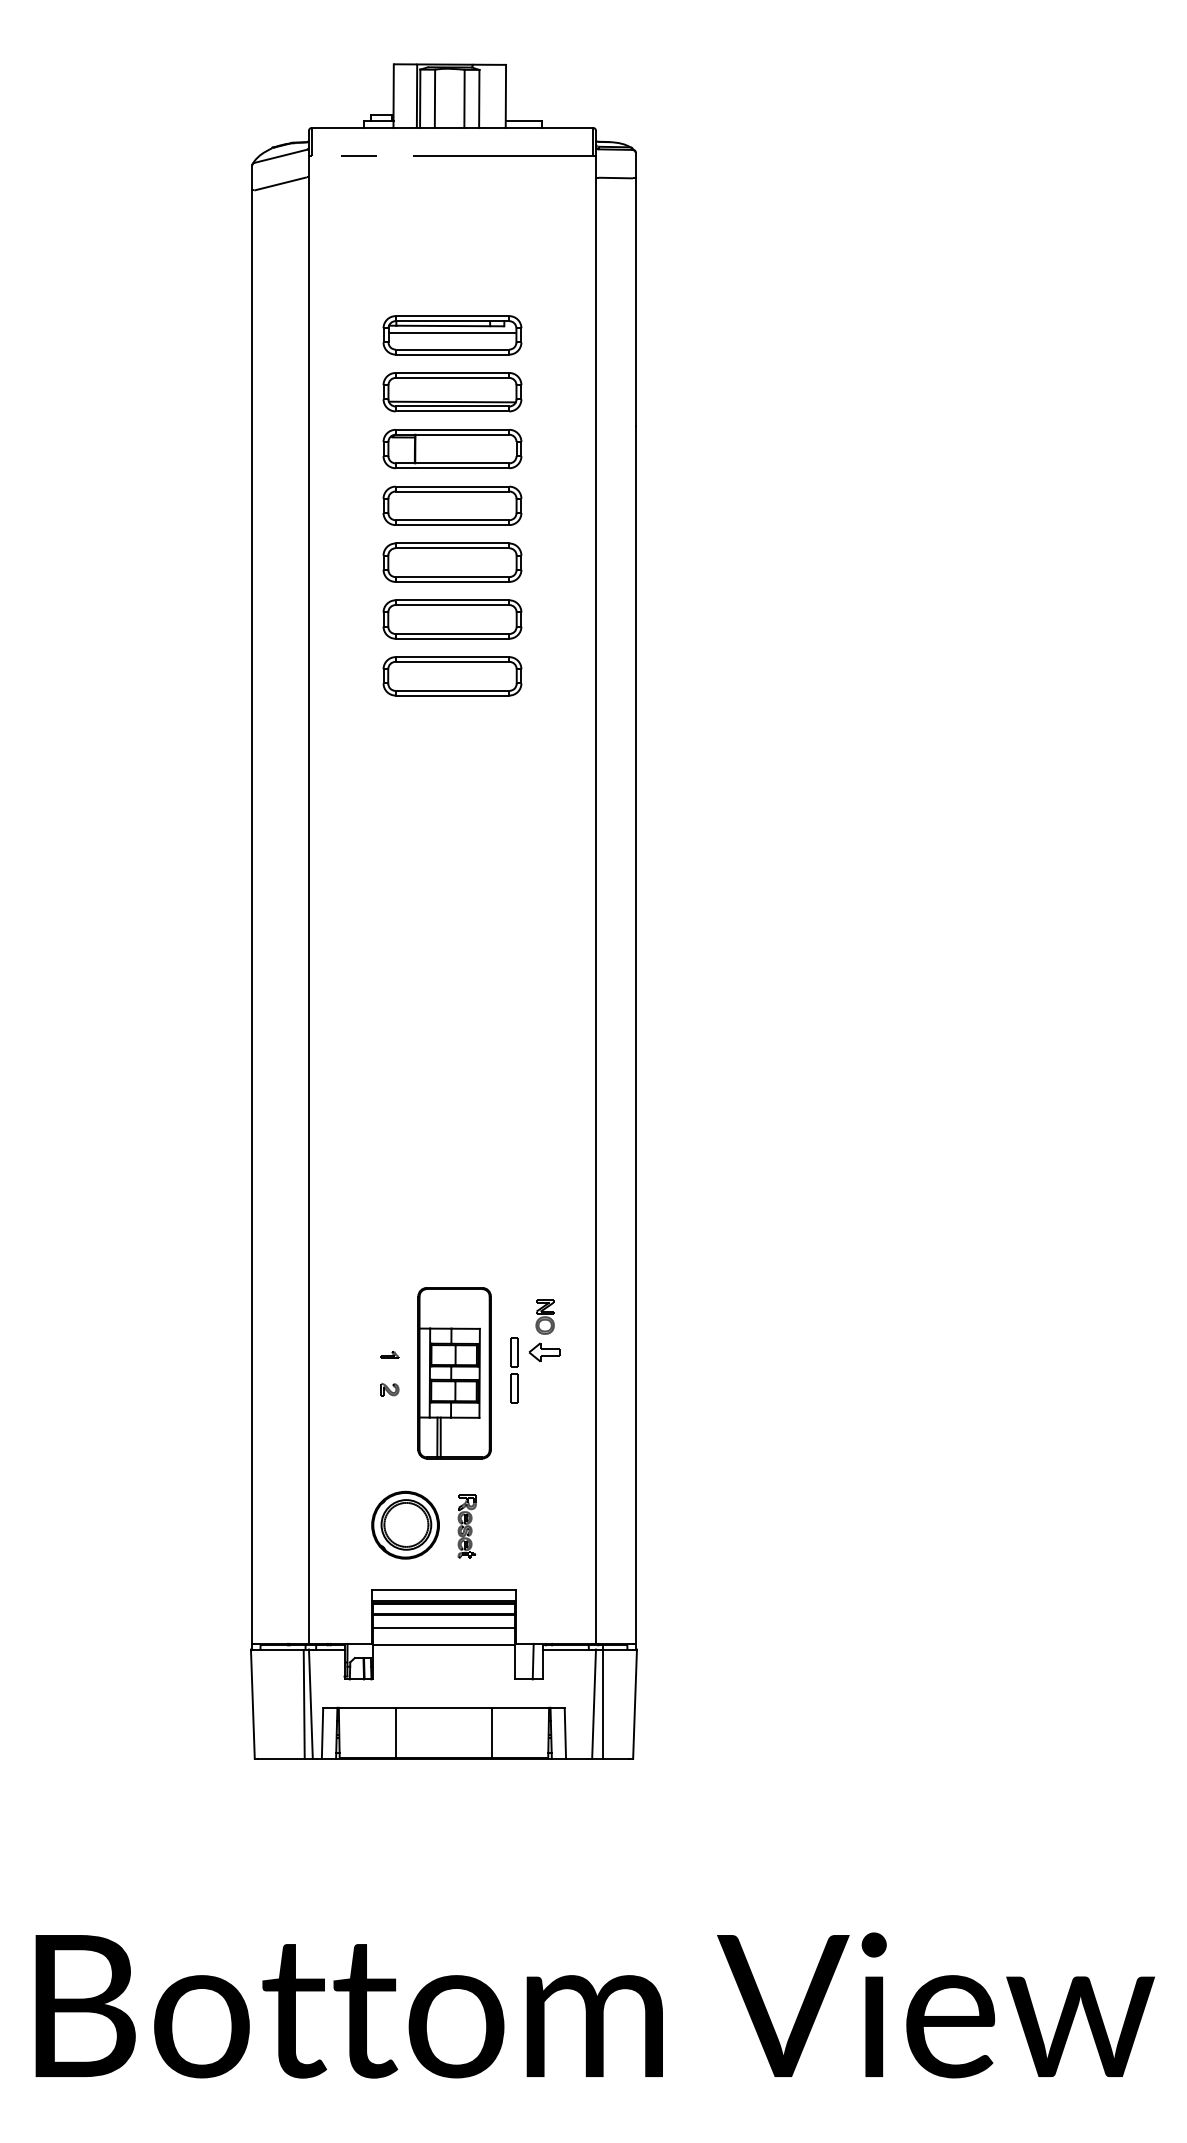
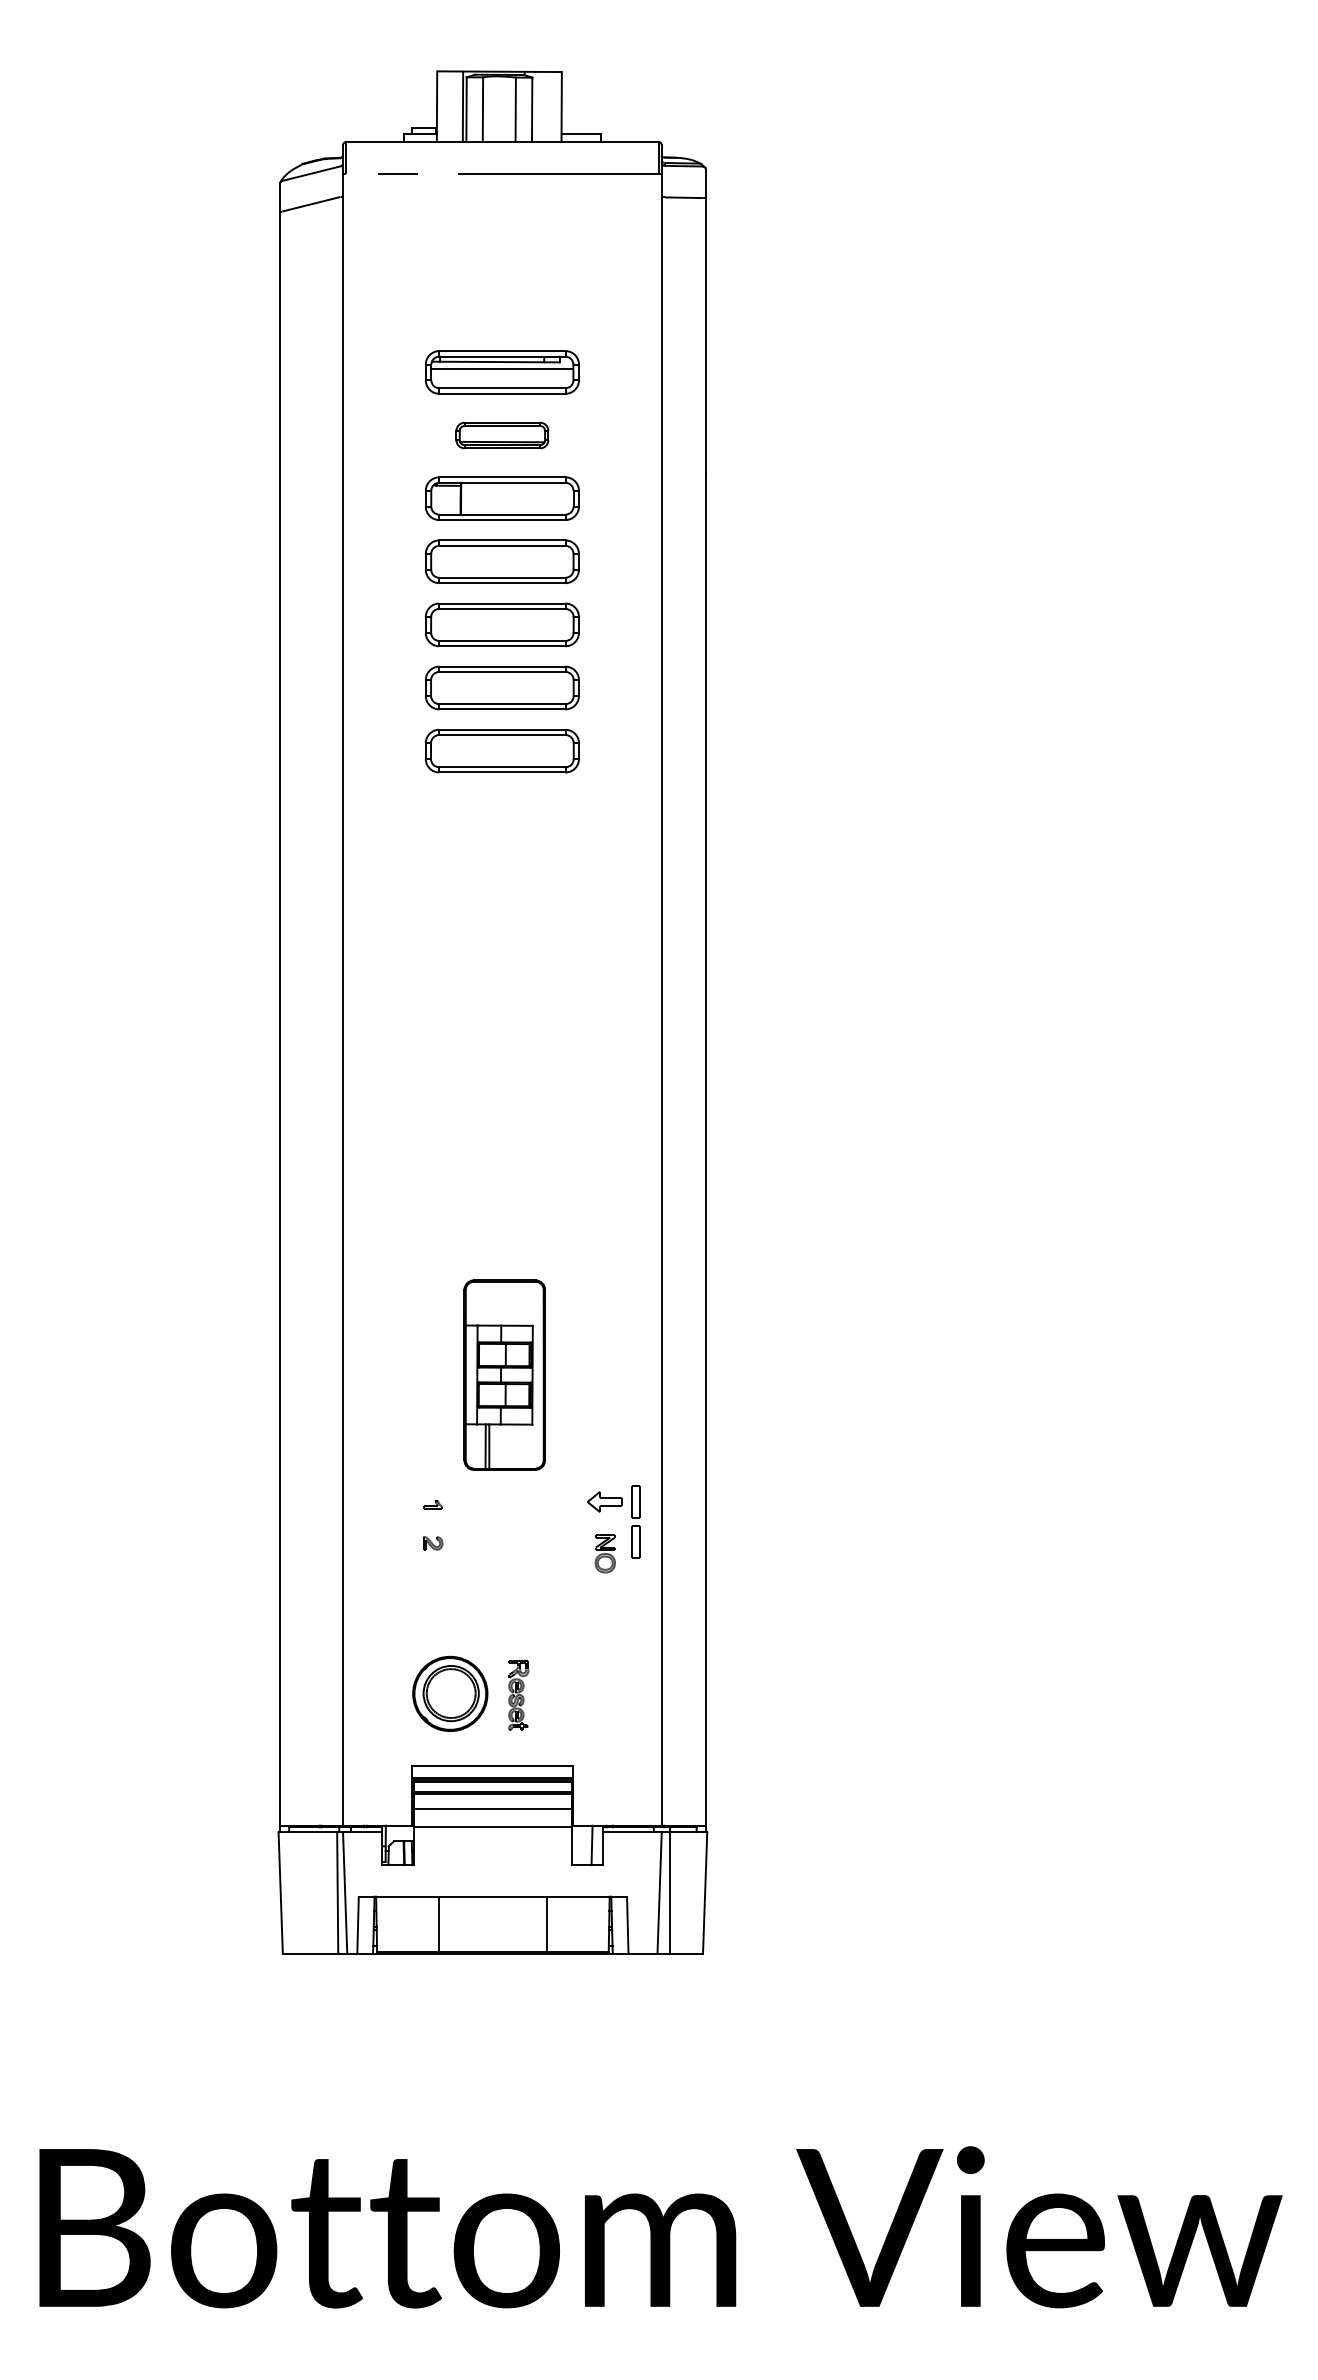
part: (452, 392) -> (502, 435), size x0.6
part: (544, 1316) -> (604, 1553), moved
part: (513, 1369) -> (635, 1521), moved
part: (454, 1372) -> (504, 1374), moved

